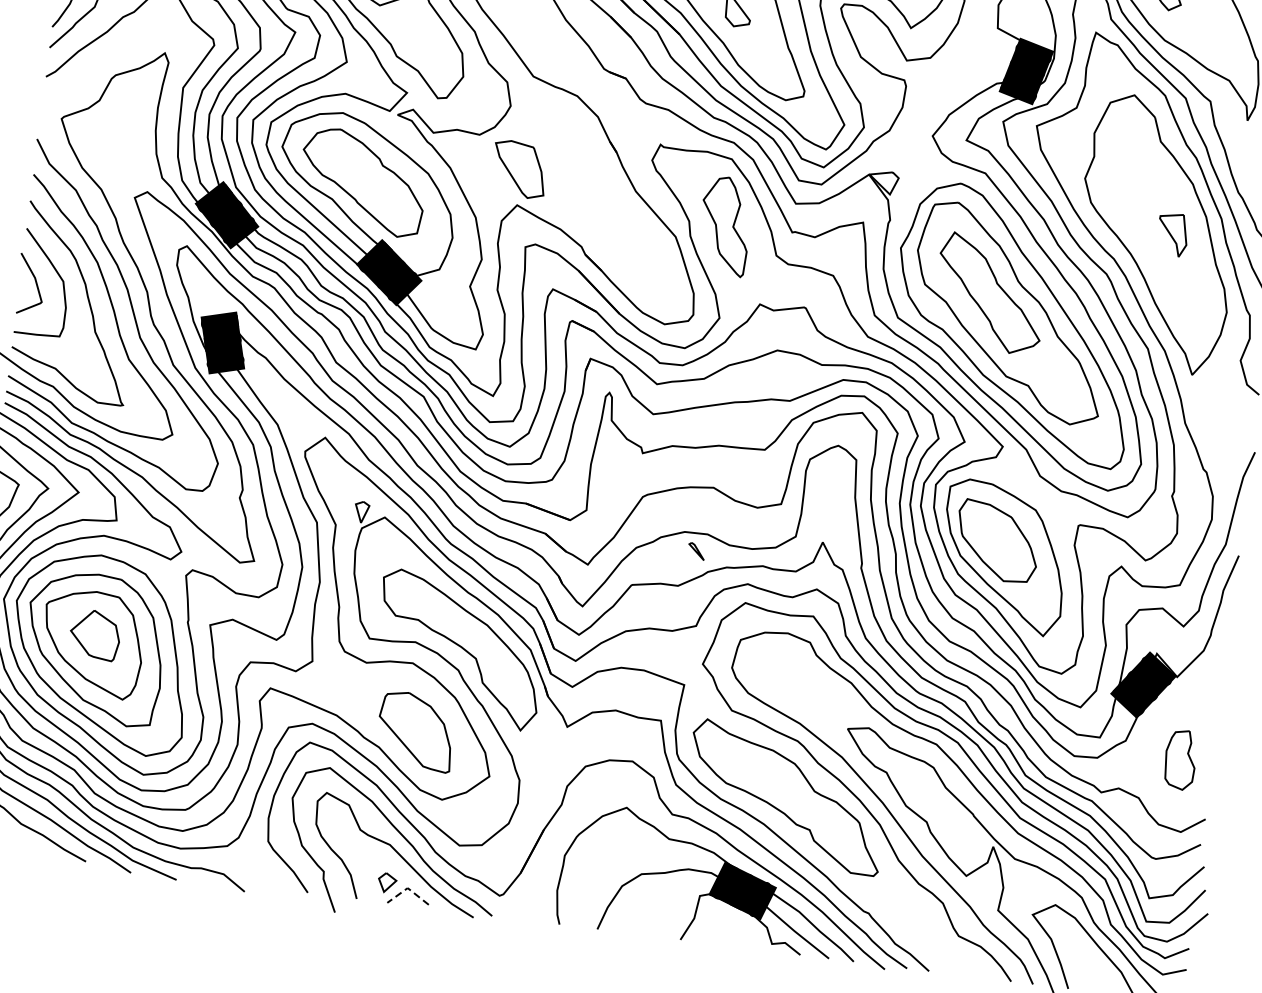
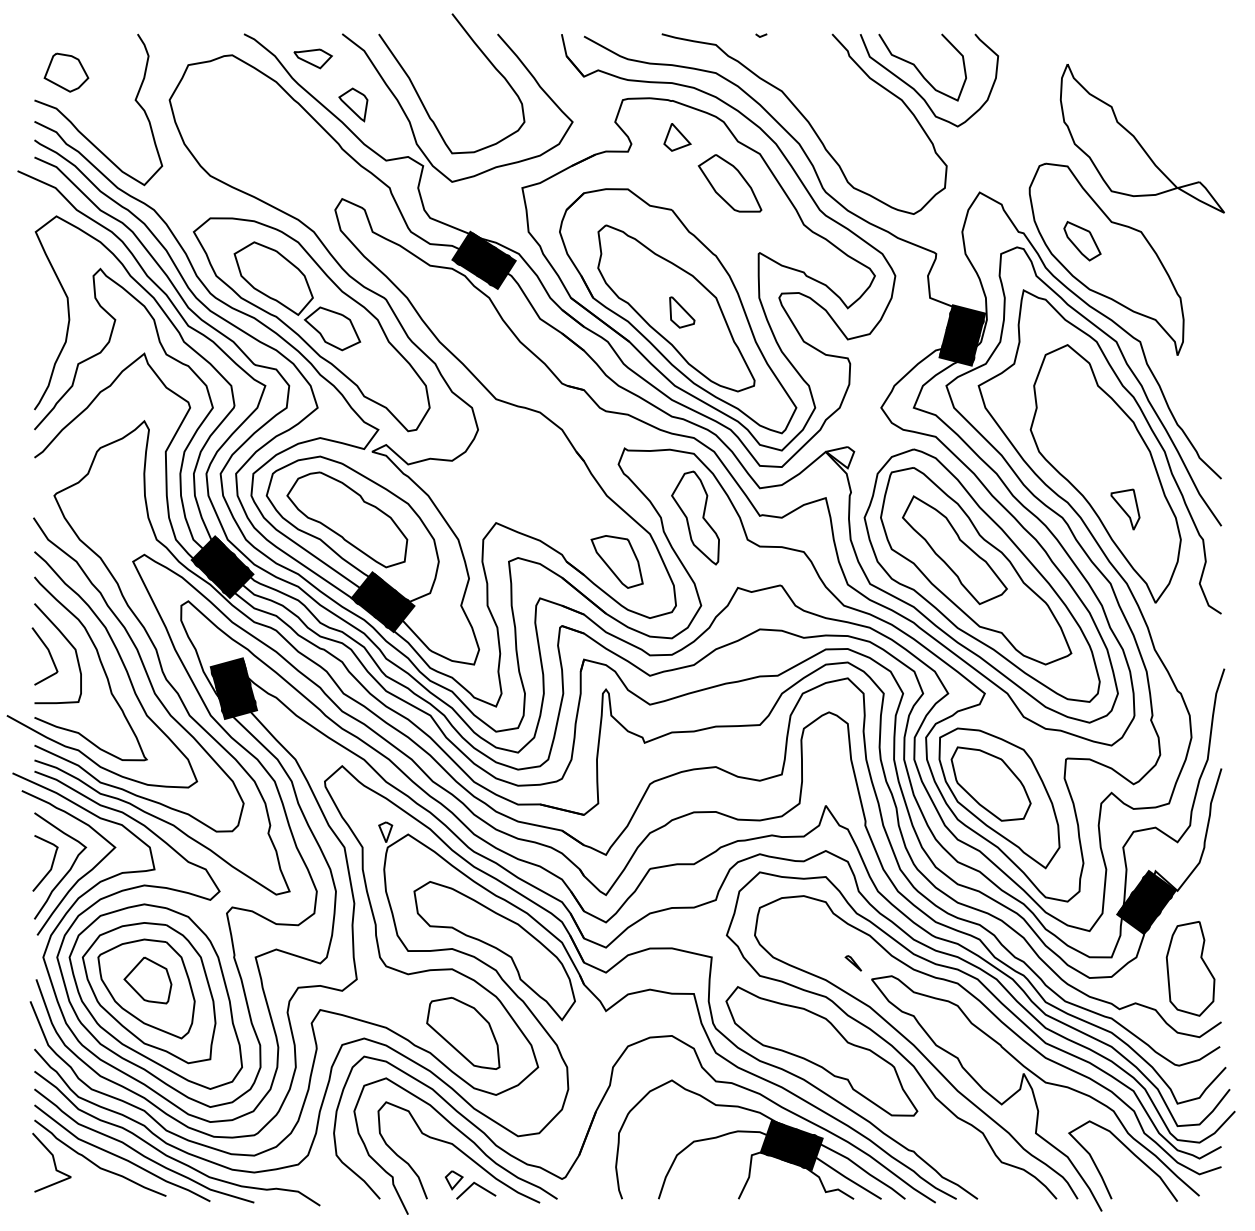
part: (519, 169) -> (616, 561), moved
part: (1172, 234) -> (1125, 509), moved
part: (696, 551) -> (853, 963), moved
part: (1180, 759) -> (1190, 968), size x1.67
line: (408, 887) -> (474, 1182), dashed -> solid

